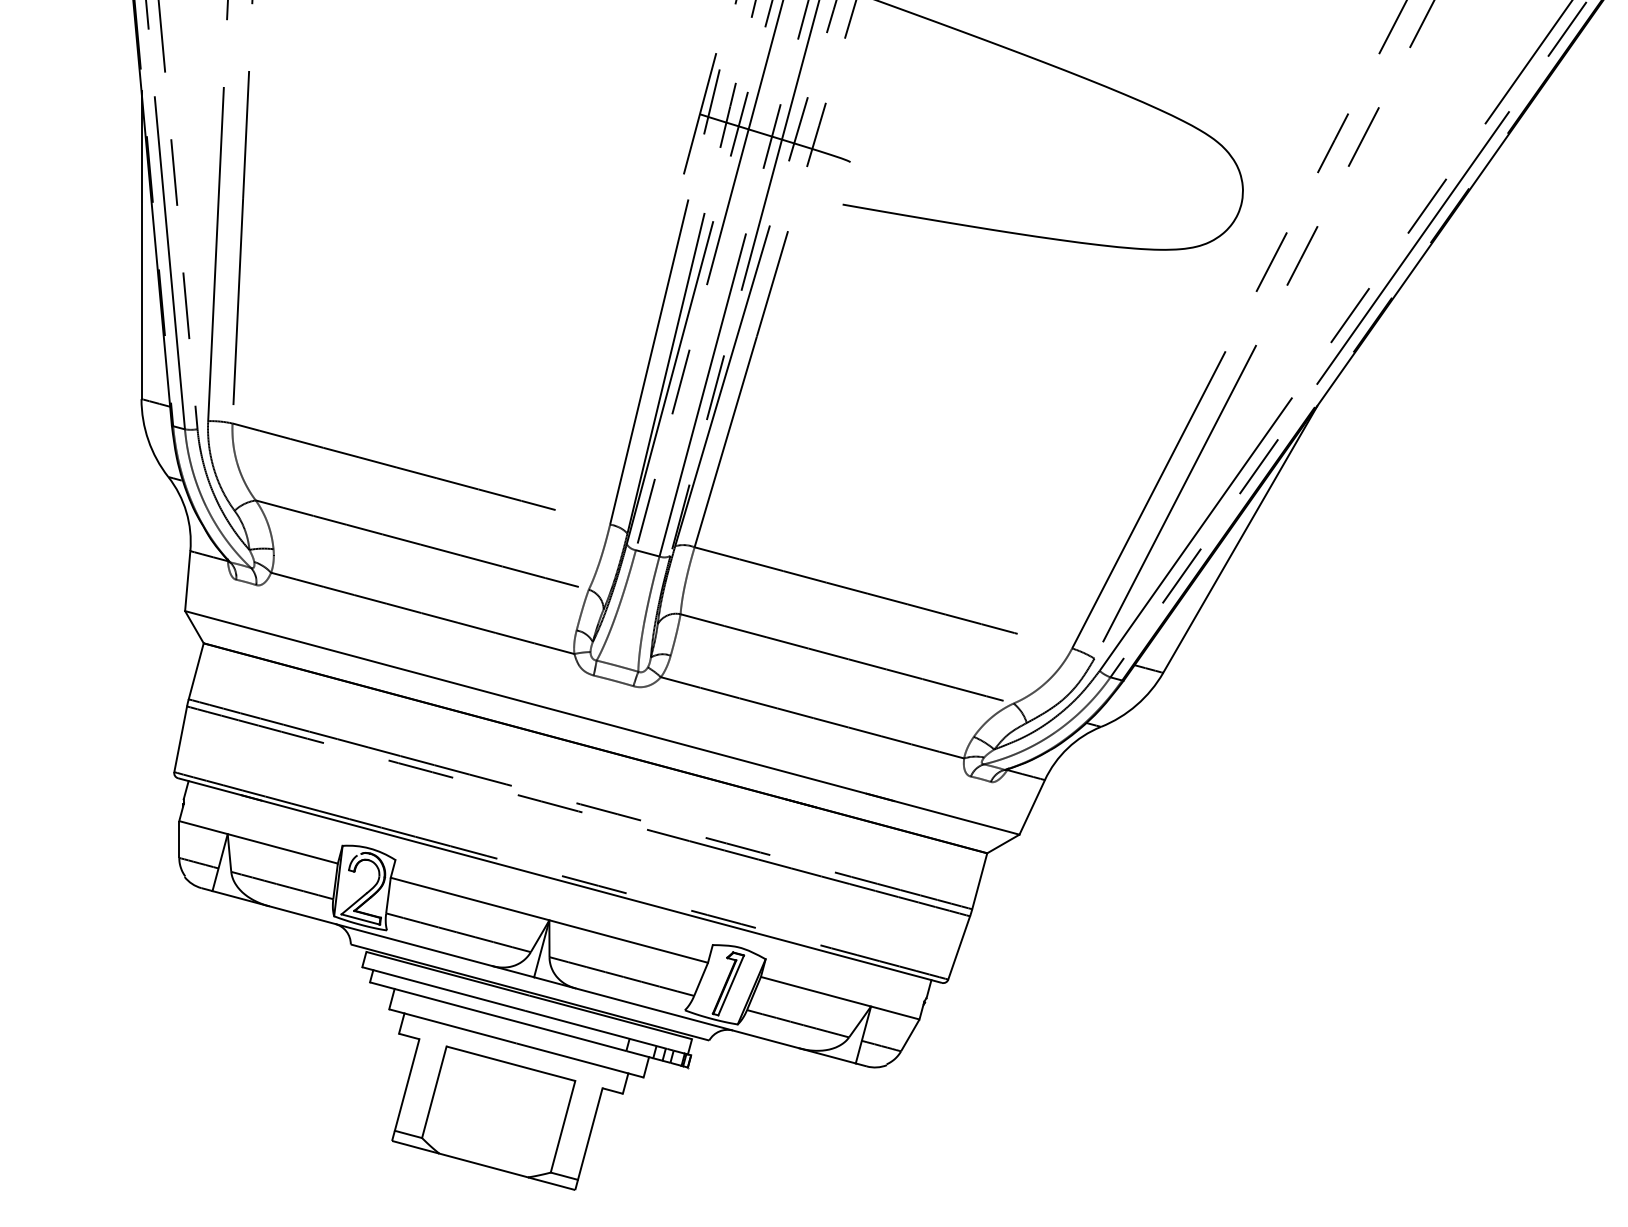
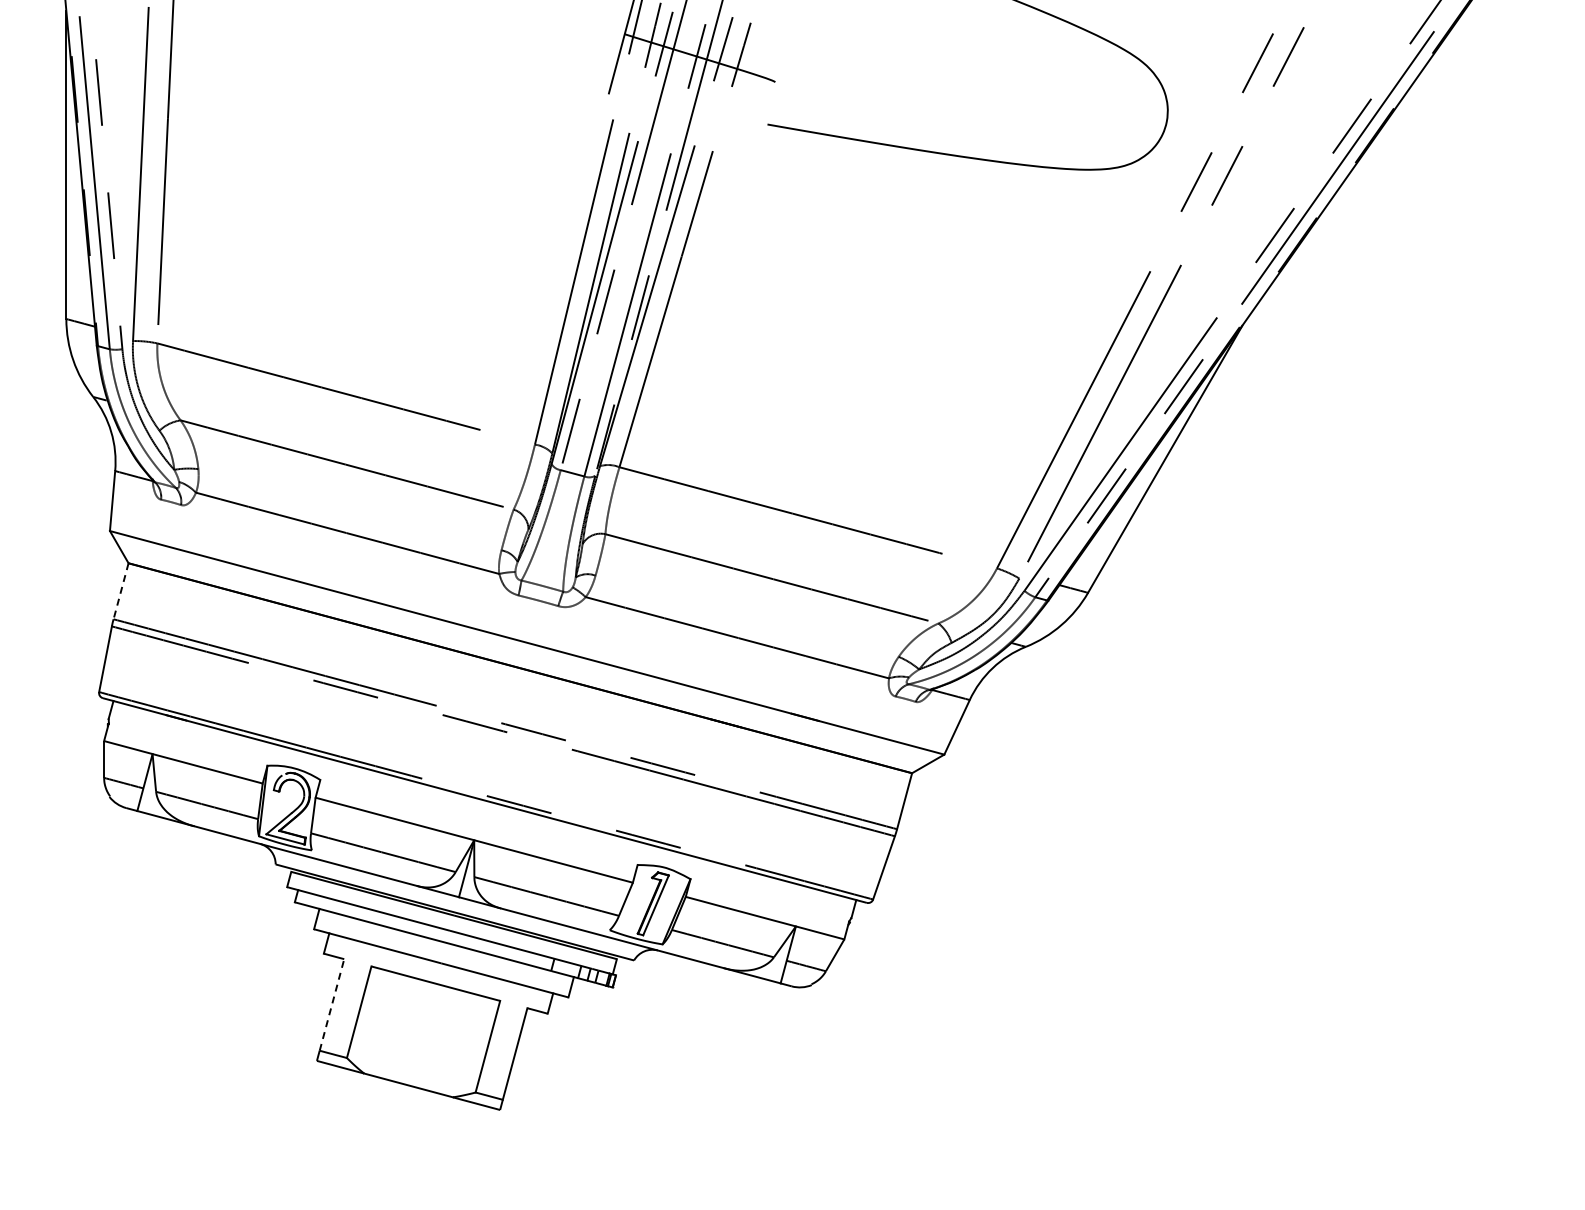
line: (196, 671) -> (121, 591), solid -> dashed
line: (407, 1084) -> (332, 1004), solid -> dashed

